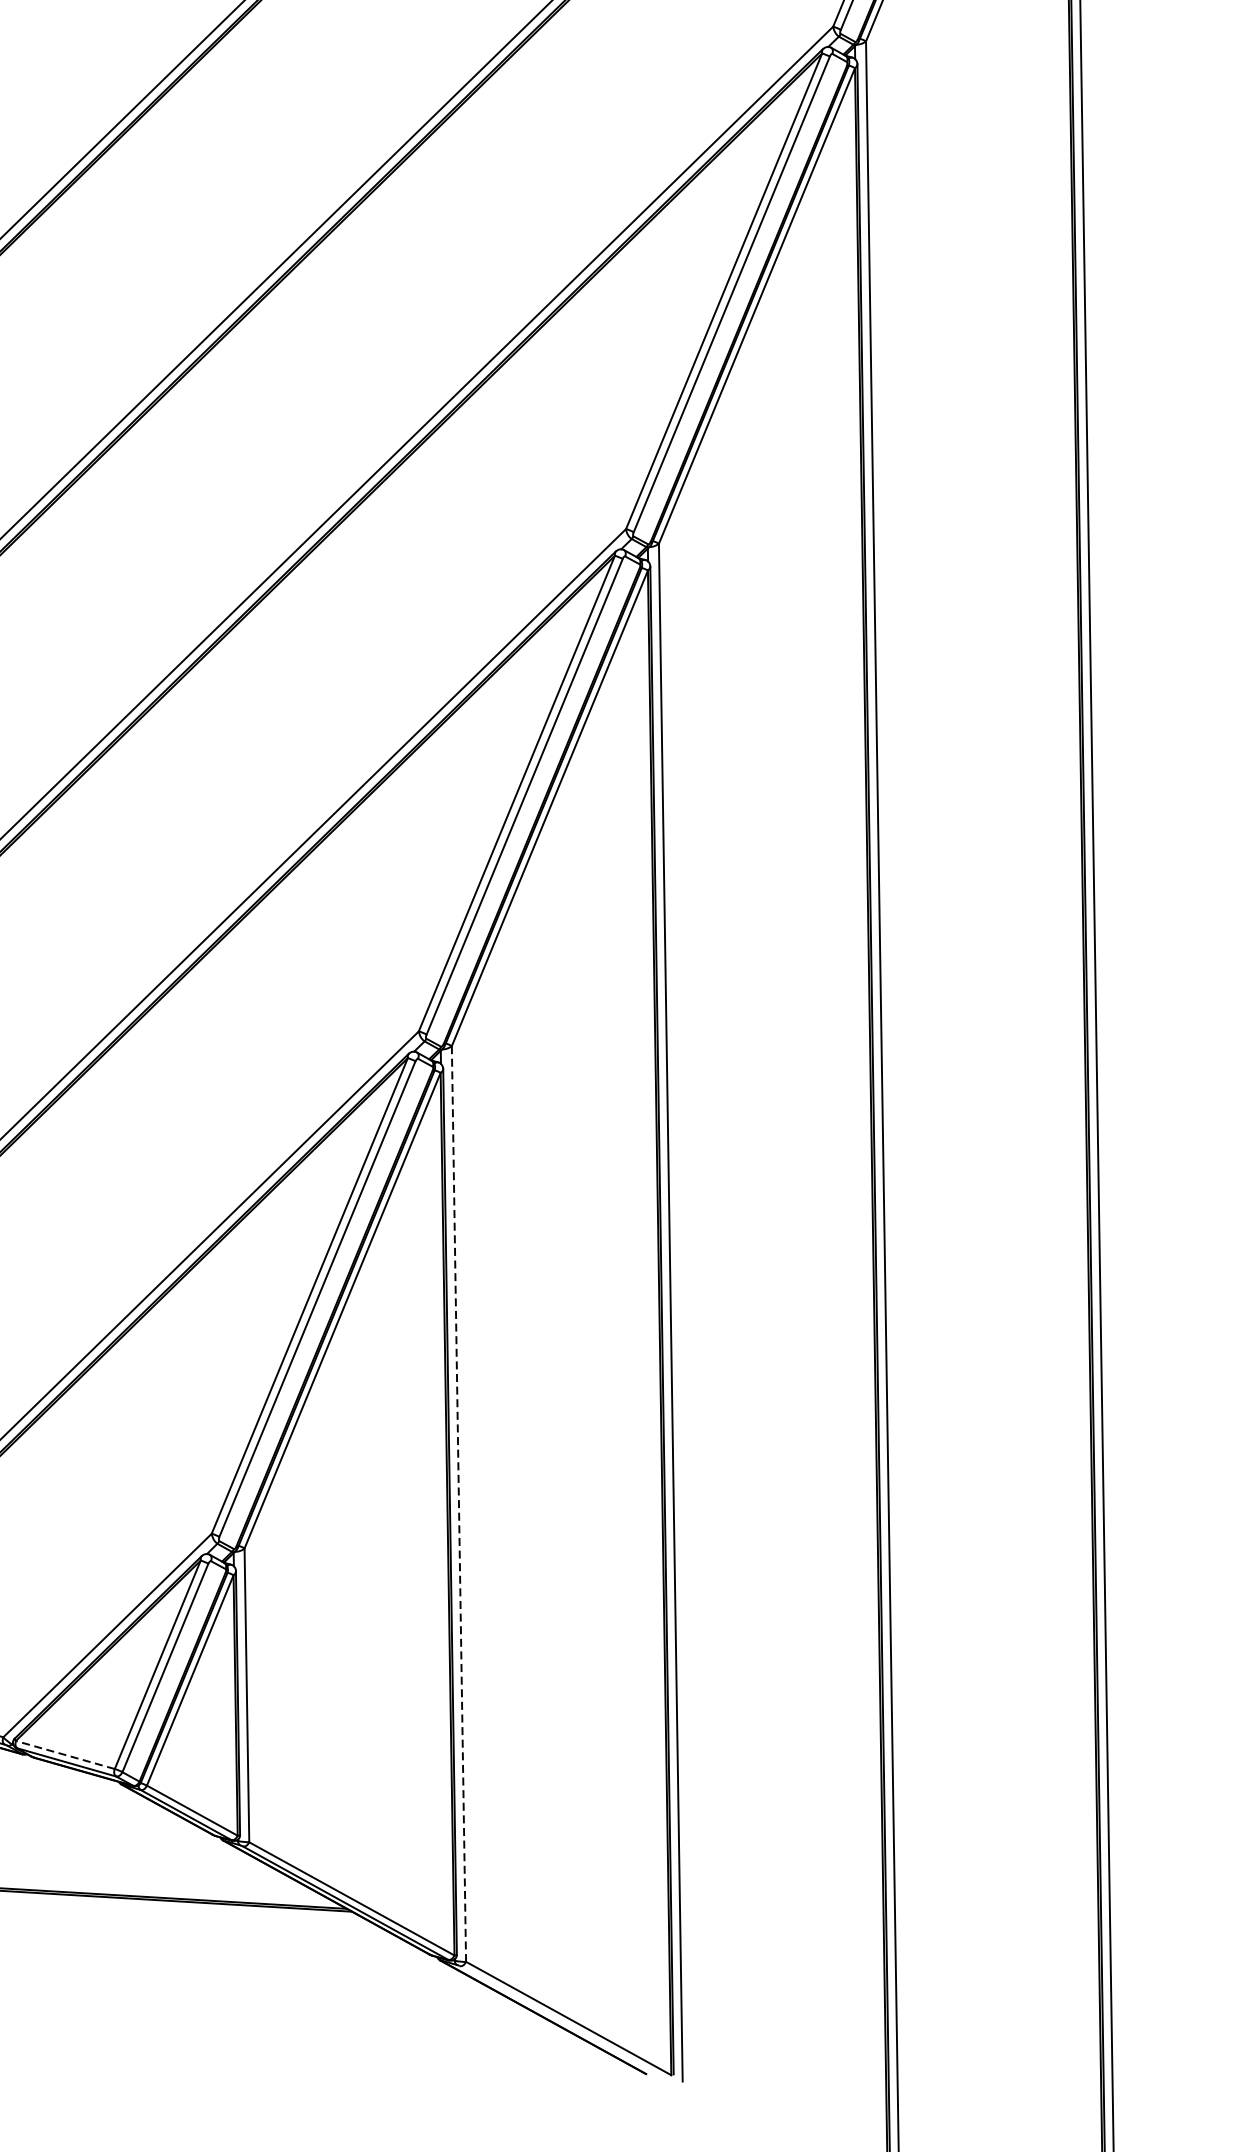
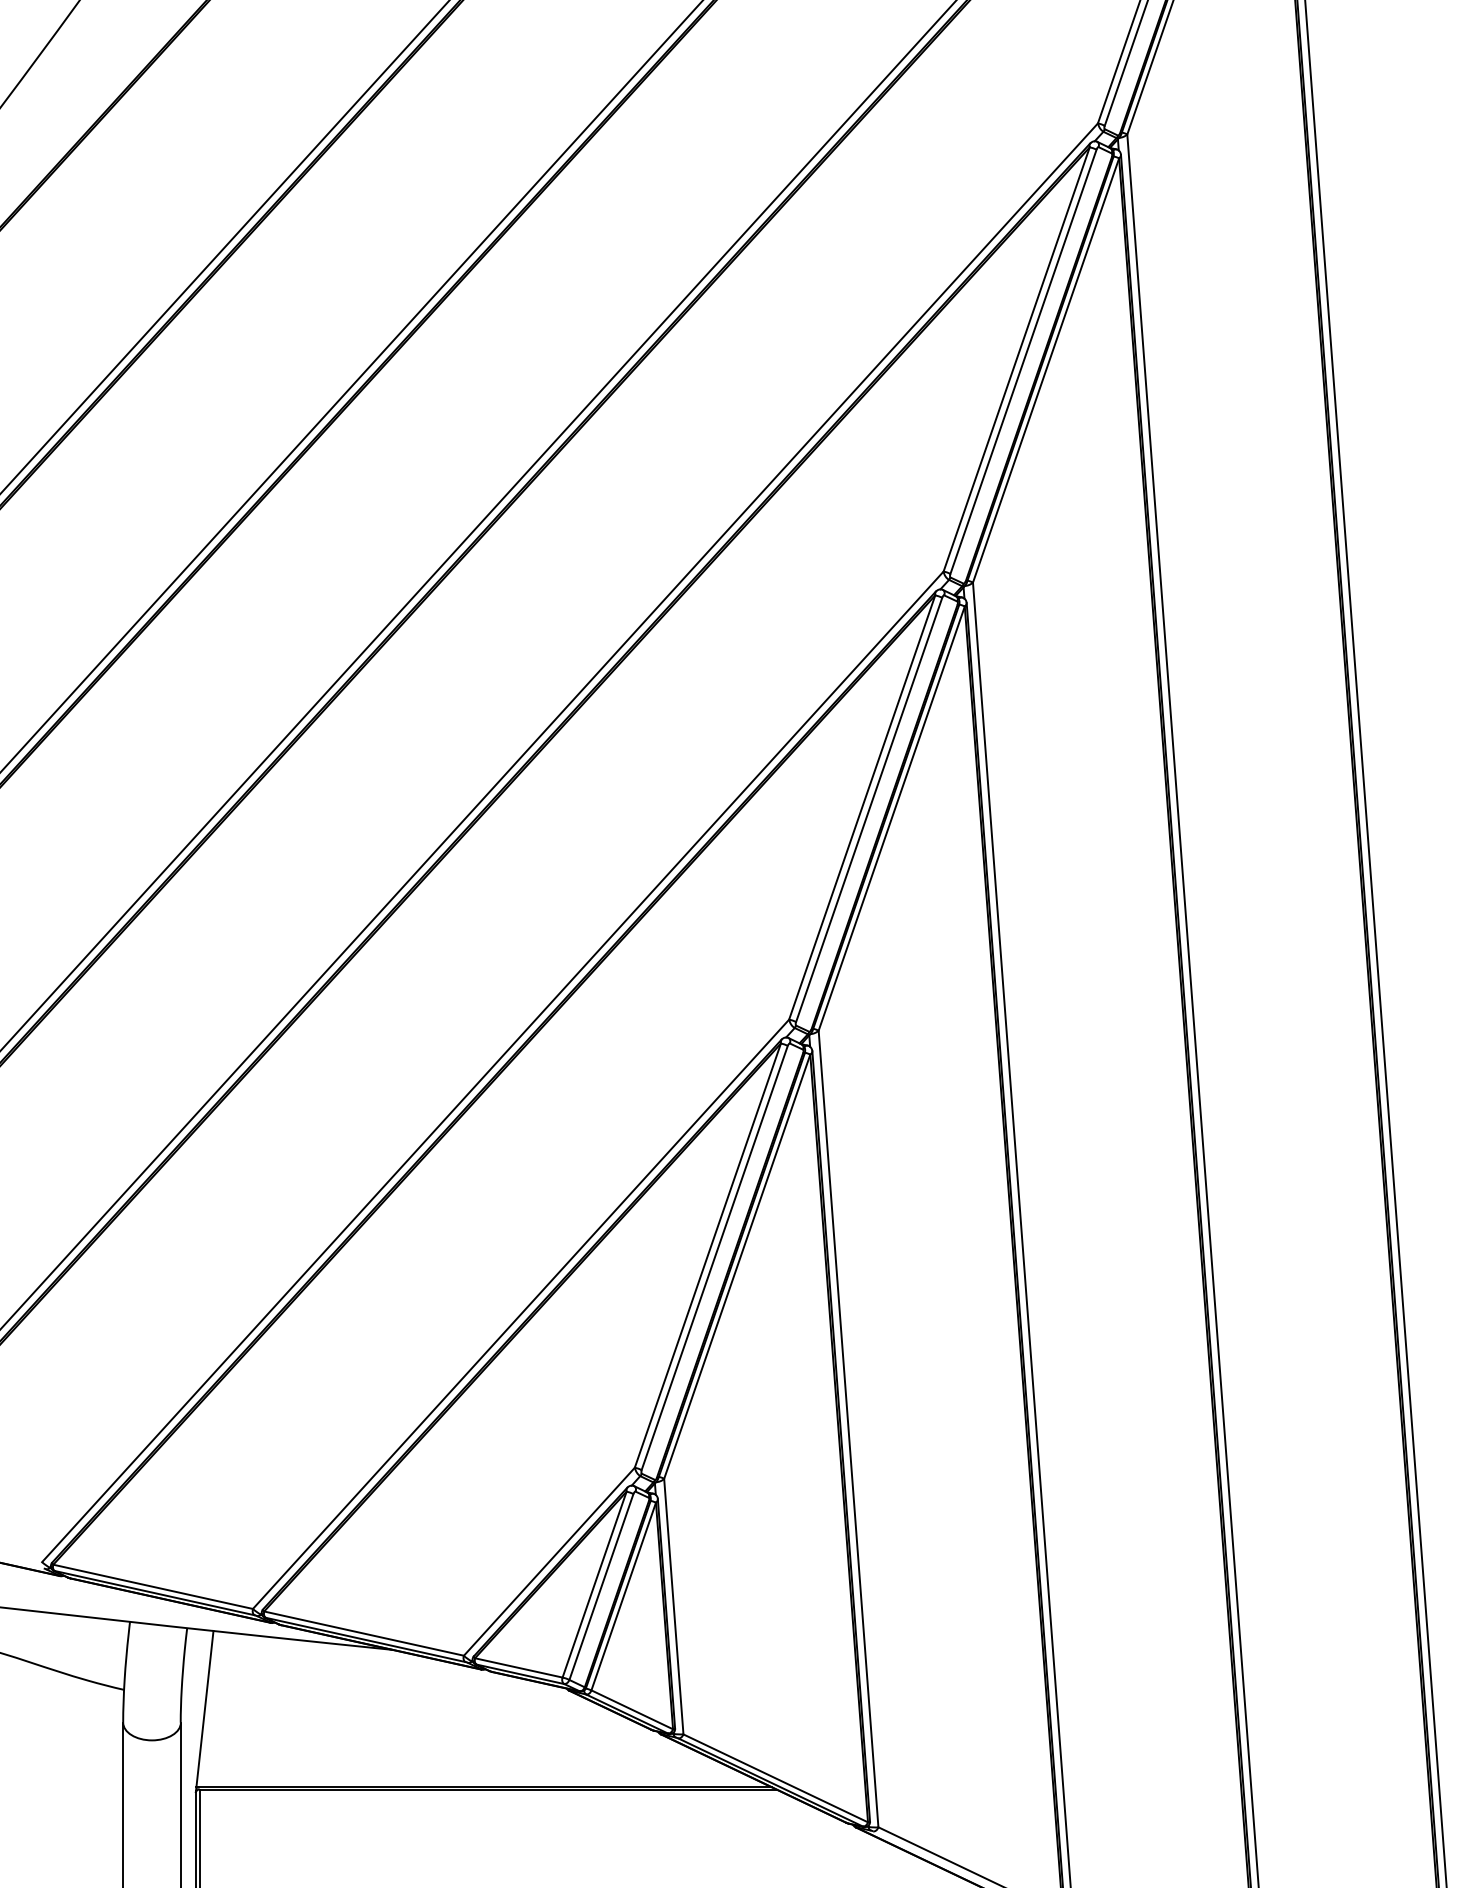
line: (458, 1504) -> (848, 1429), dashed -> solid
line: (65, 1754) -> (518, 1667), dashed -> solid

